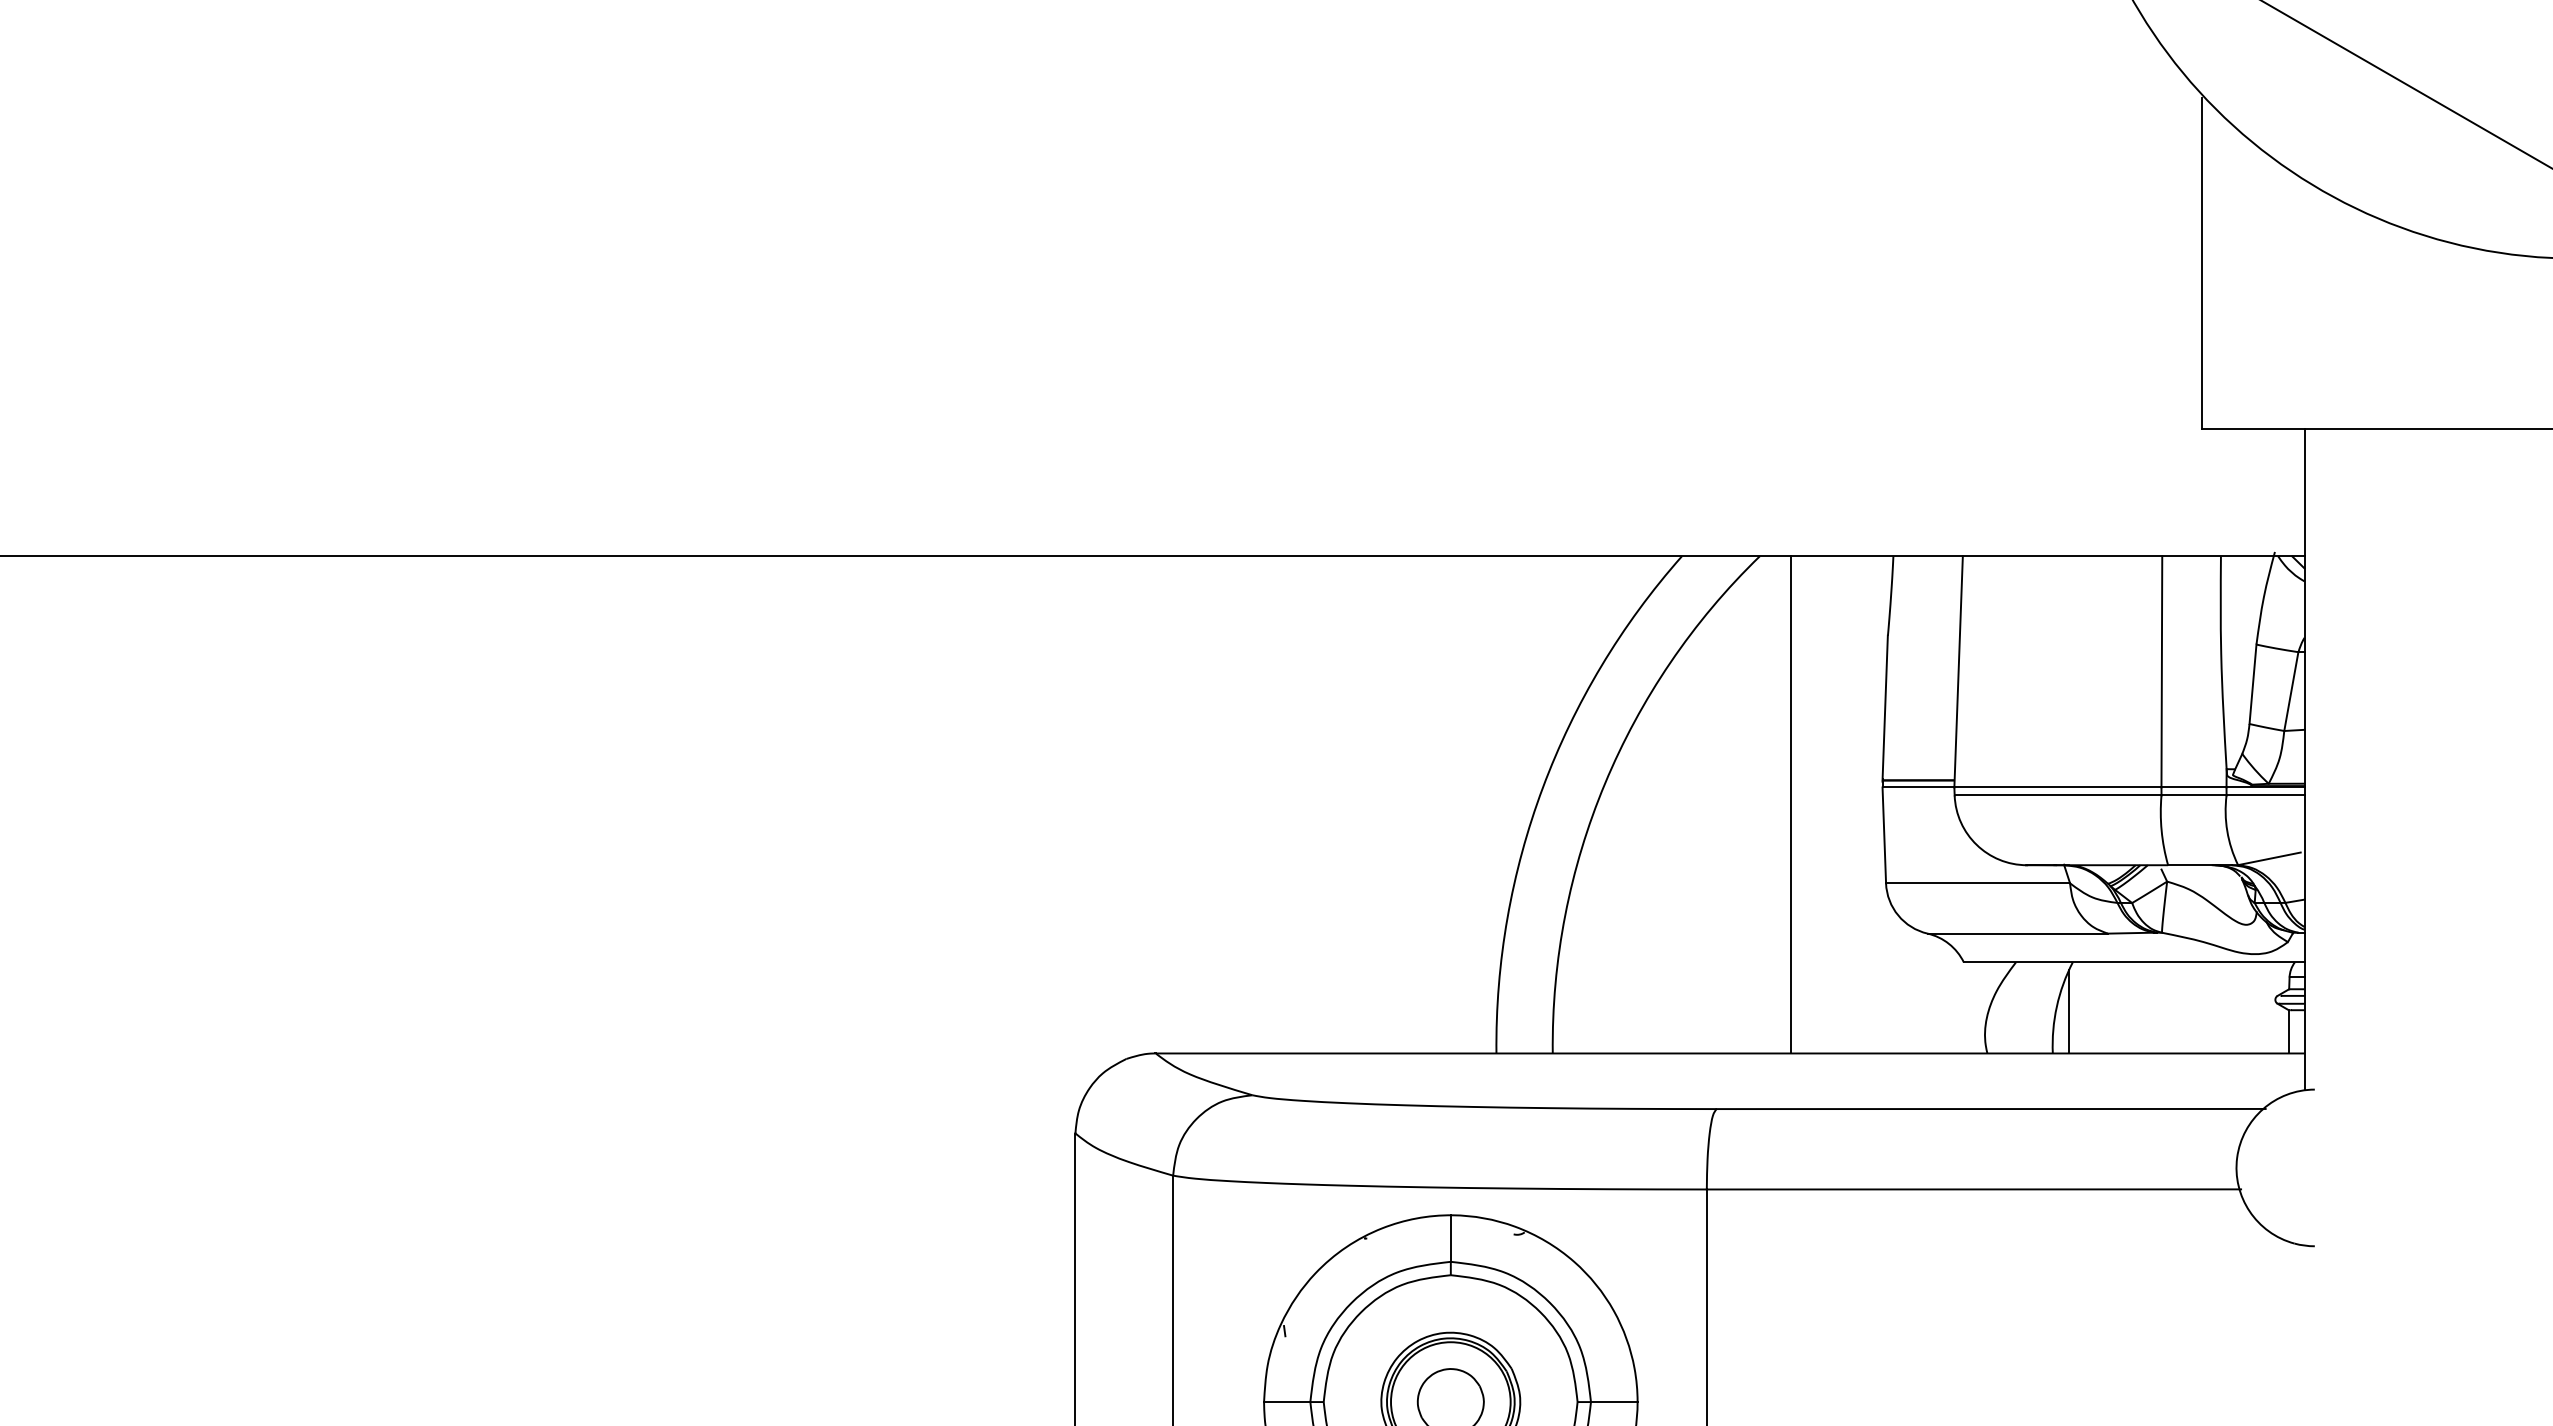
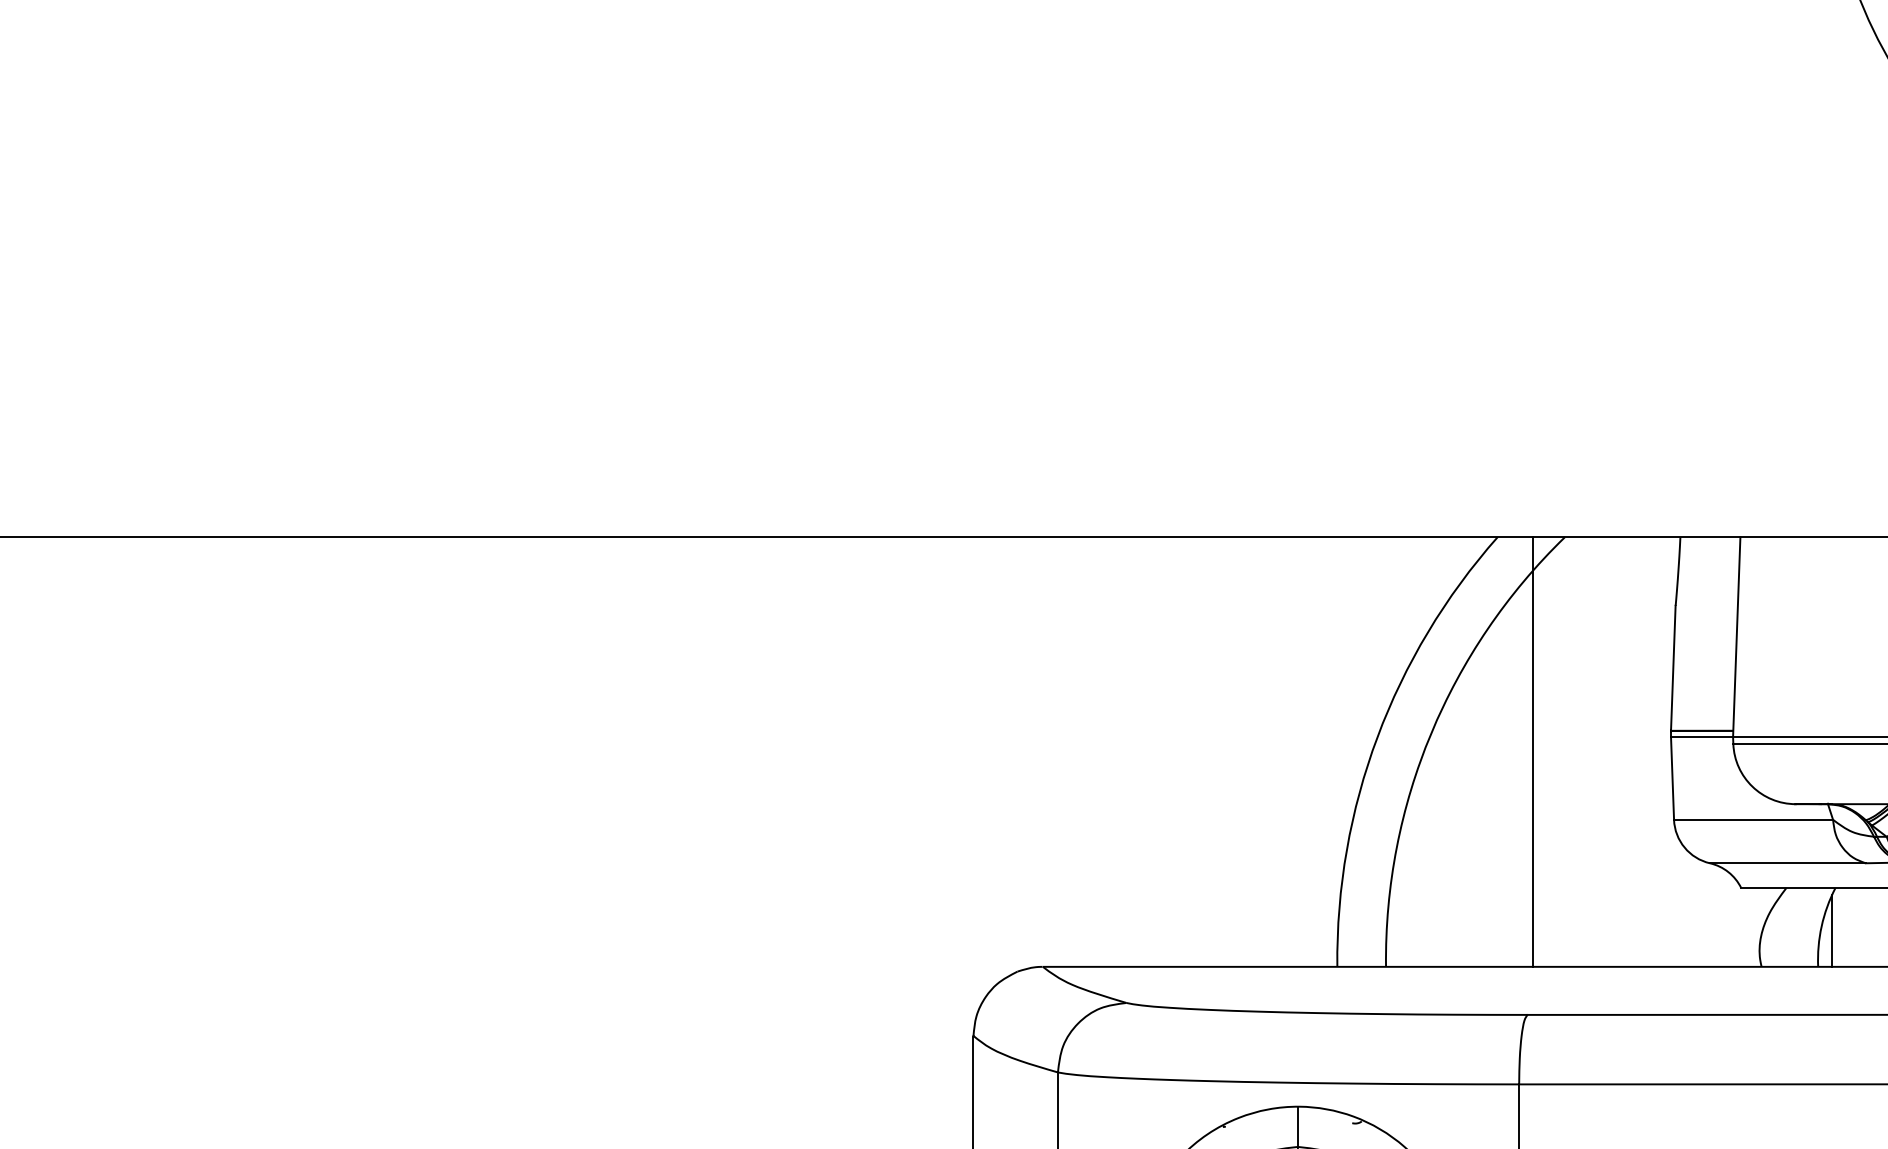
line: (1791, 804) -> (1532, 751), moved

